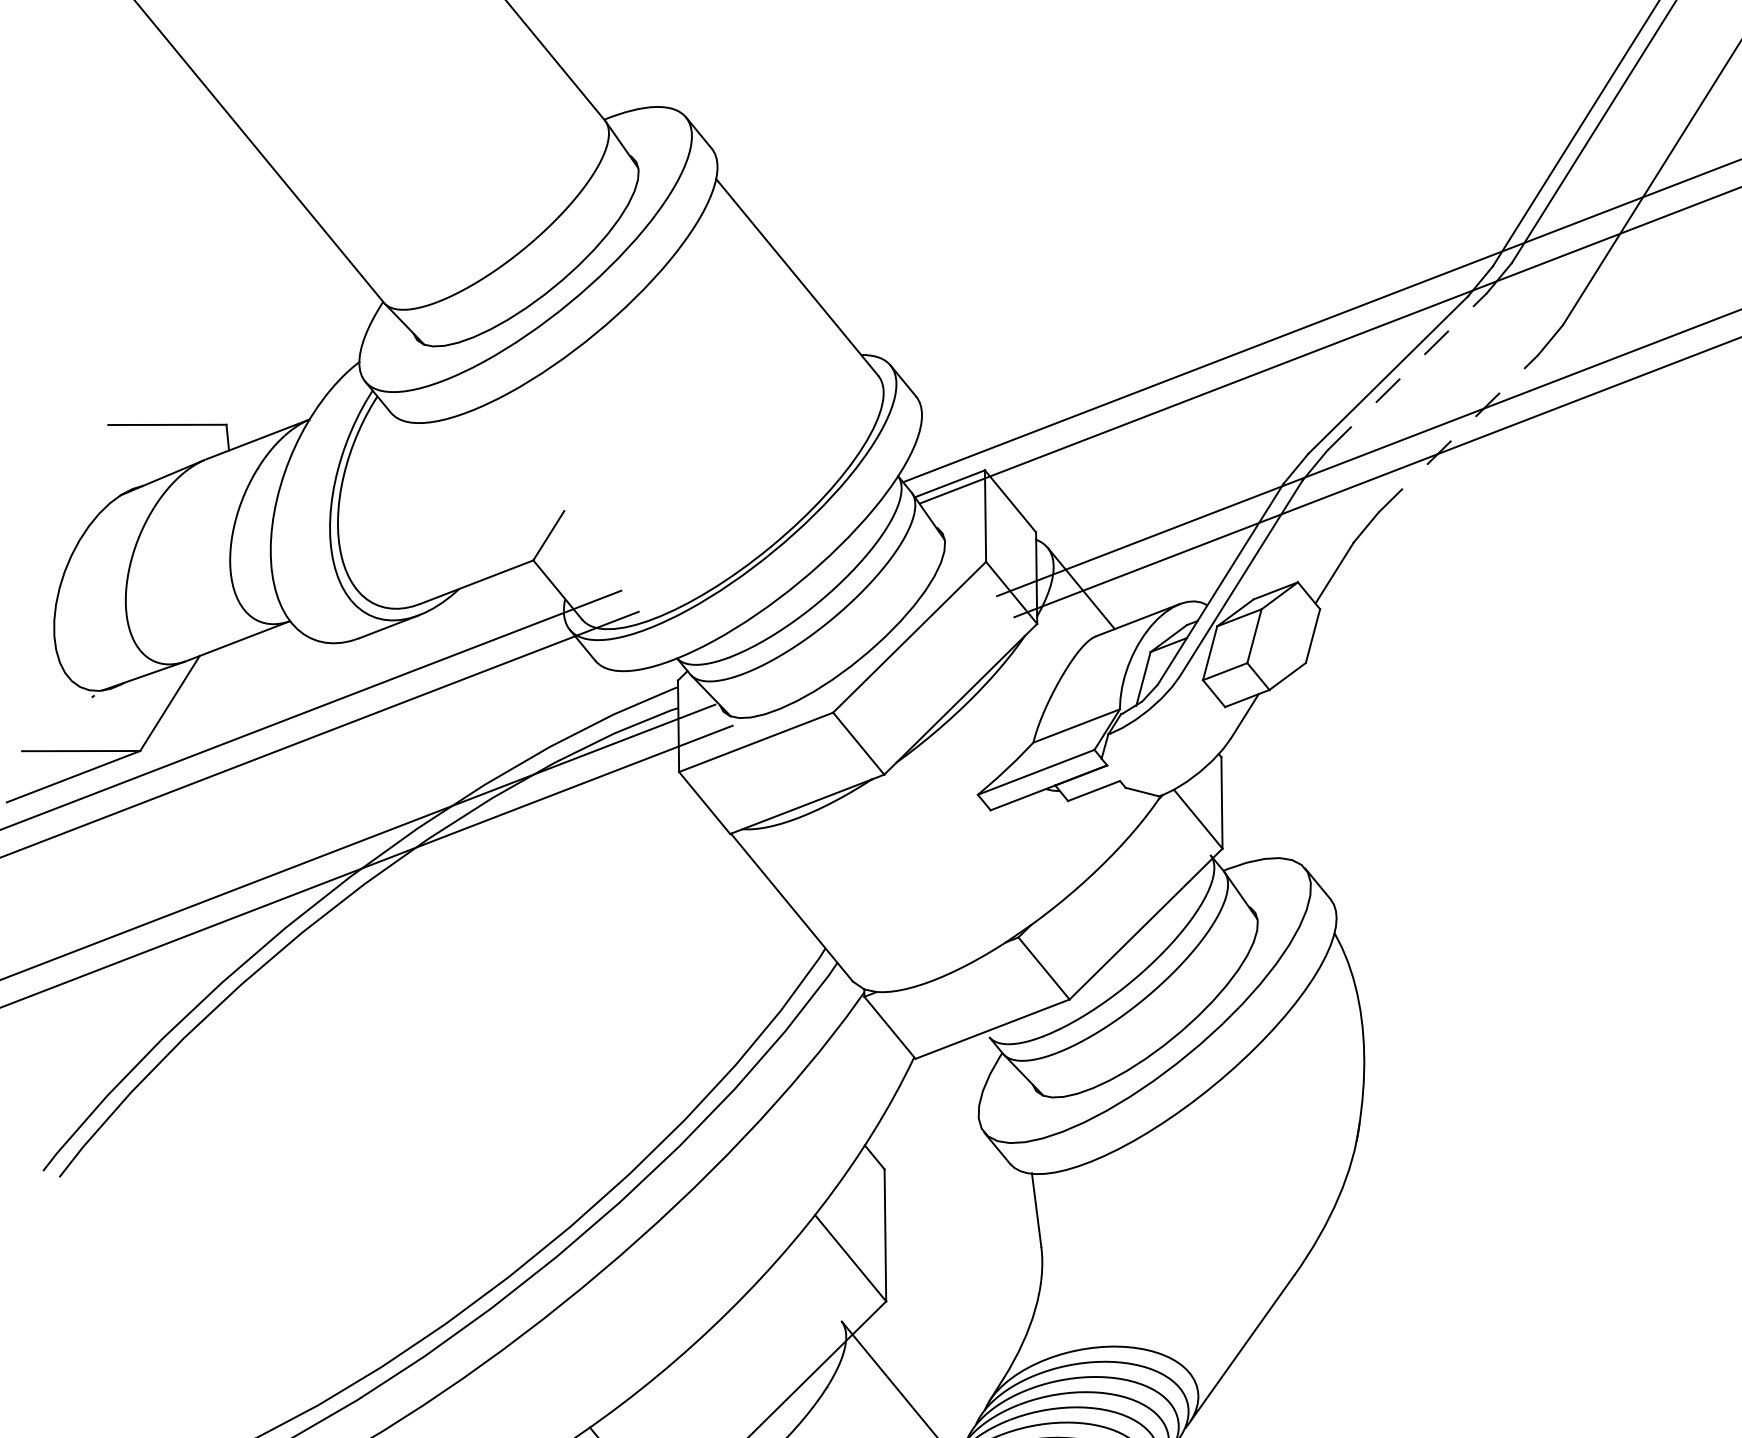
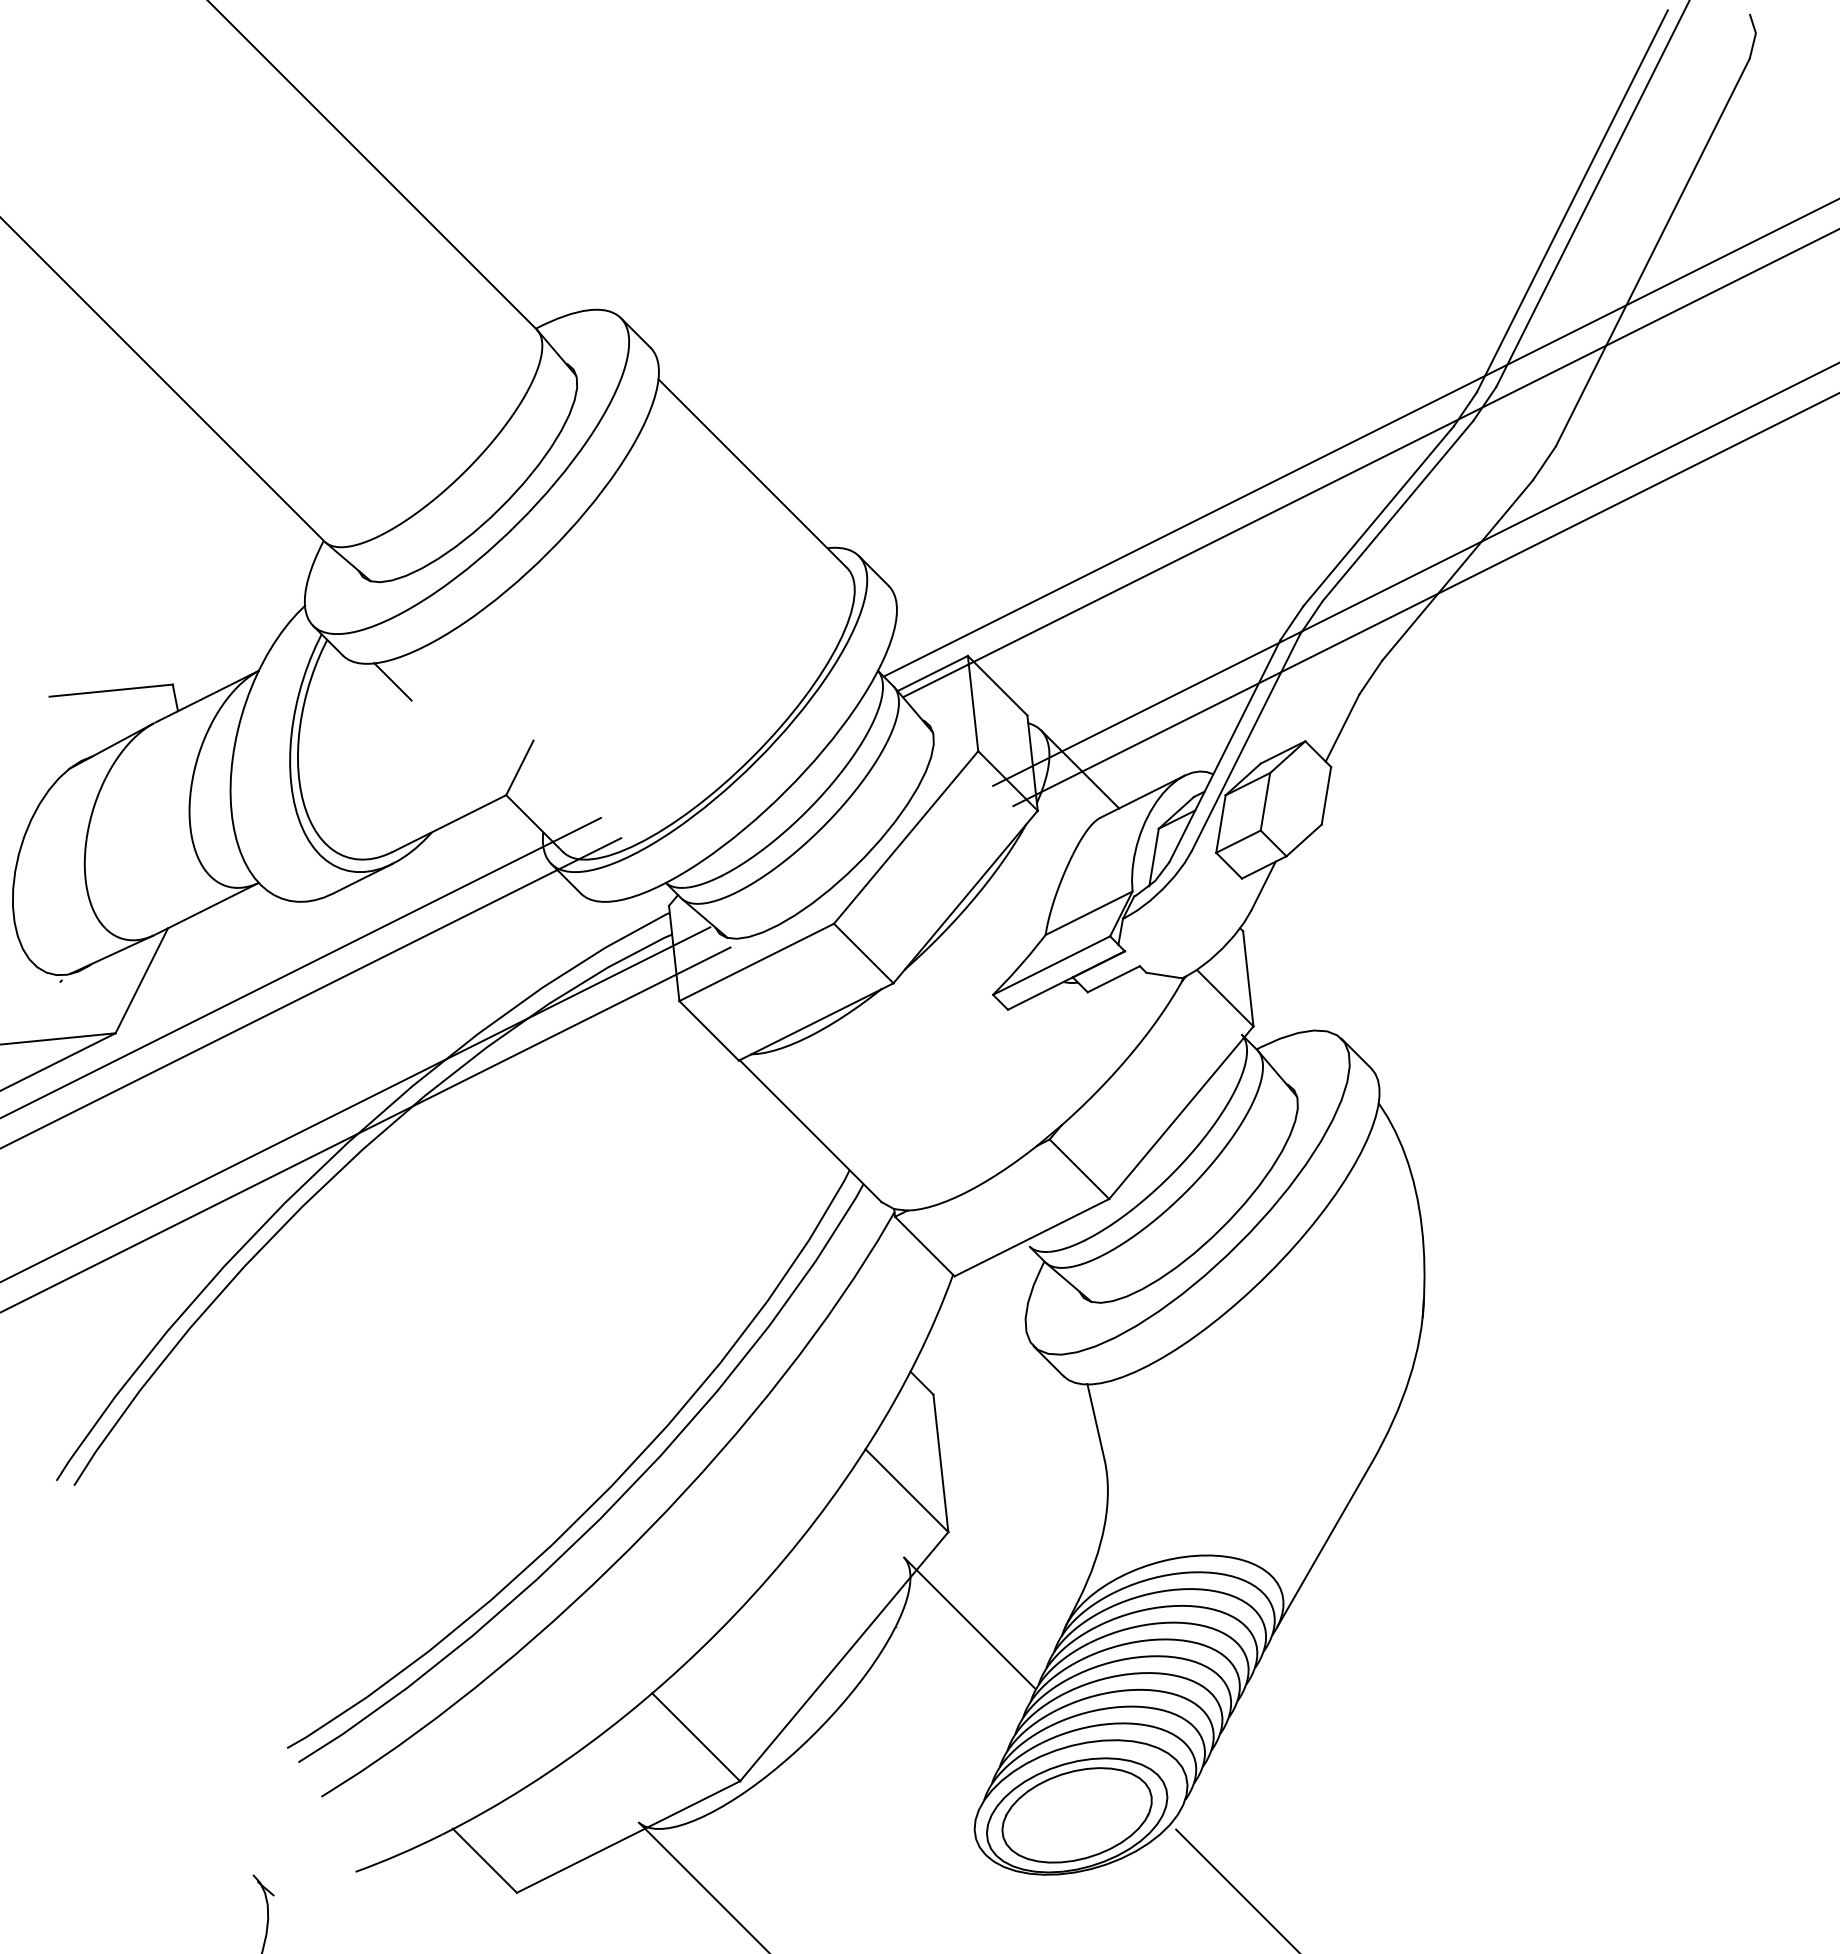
line: (1407, 371) -> (1398, 510), dashed -> solid
line: (1458, 433) -> (1457, 570), dashed -> solid
line: (435, 441) -> (392, 681), added

